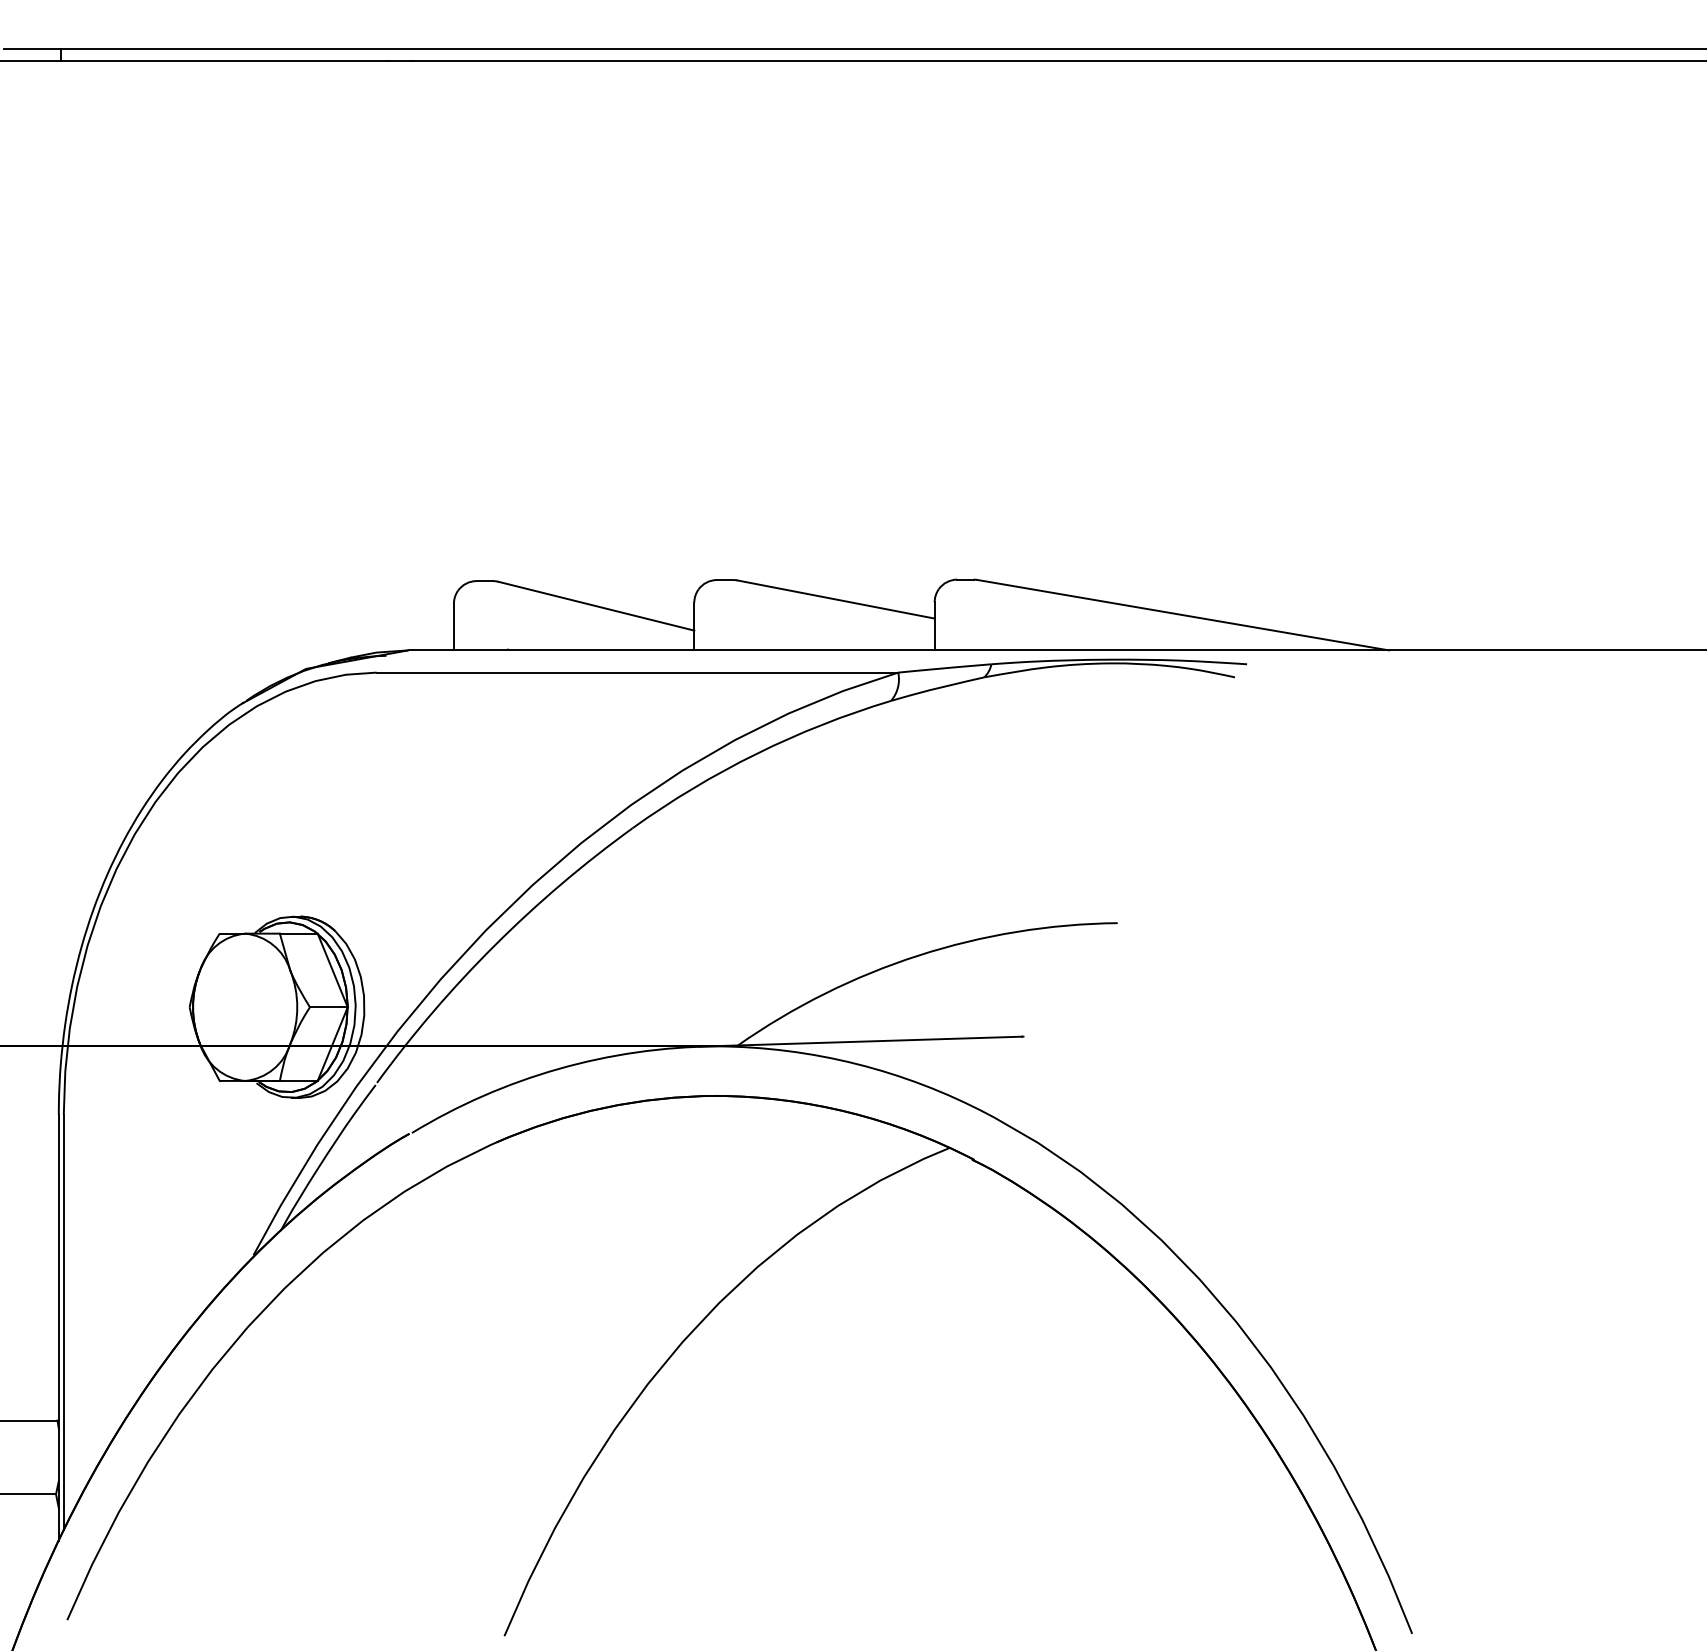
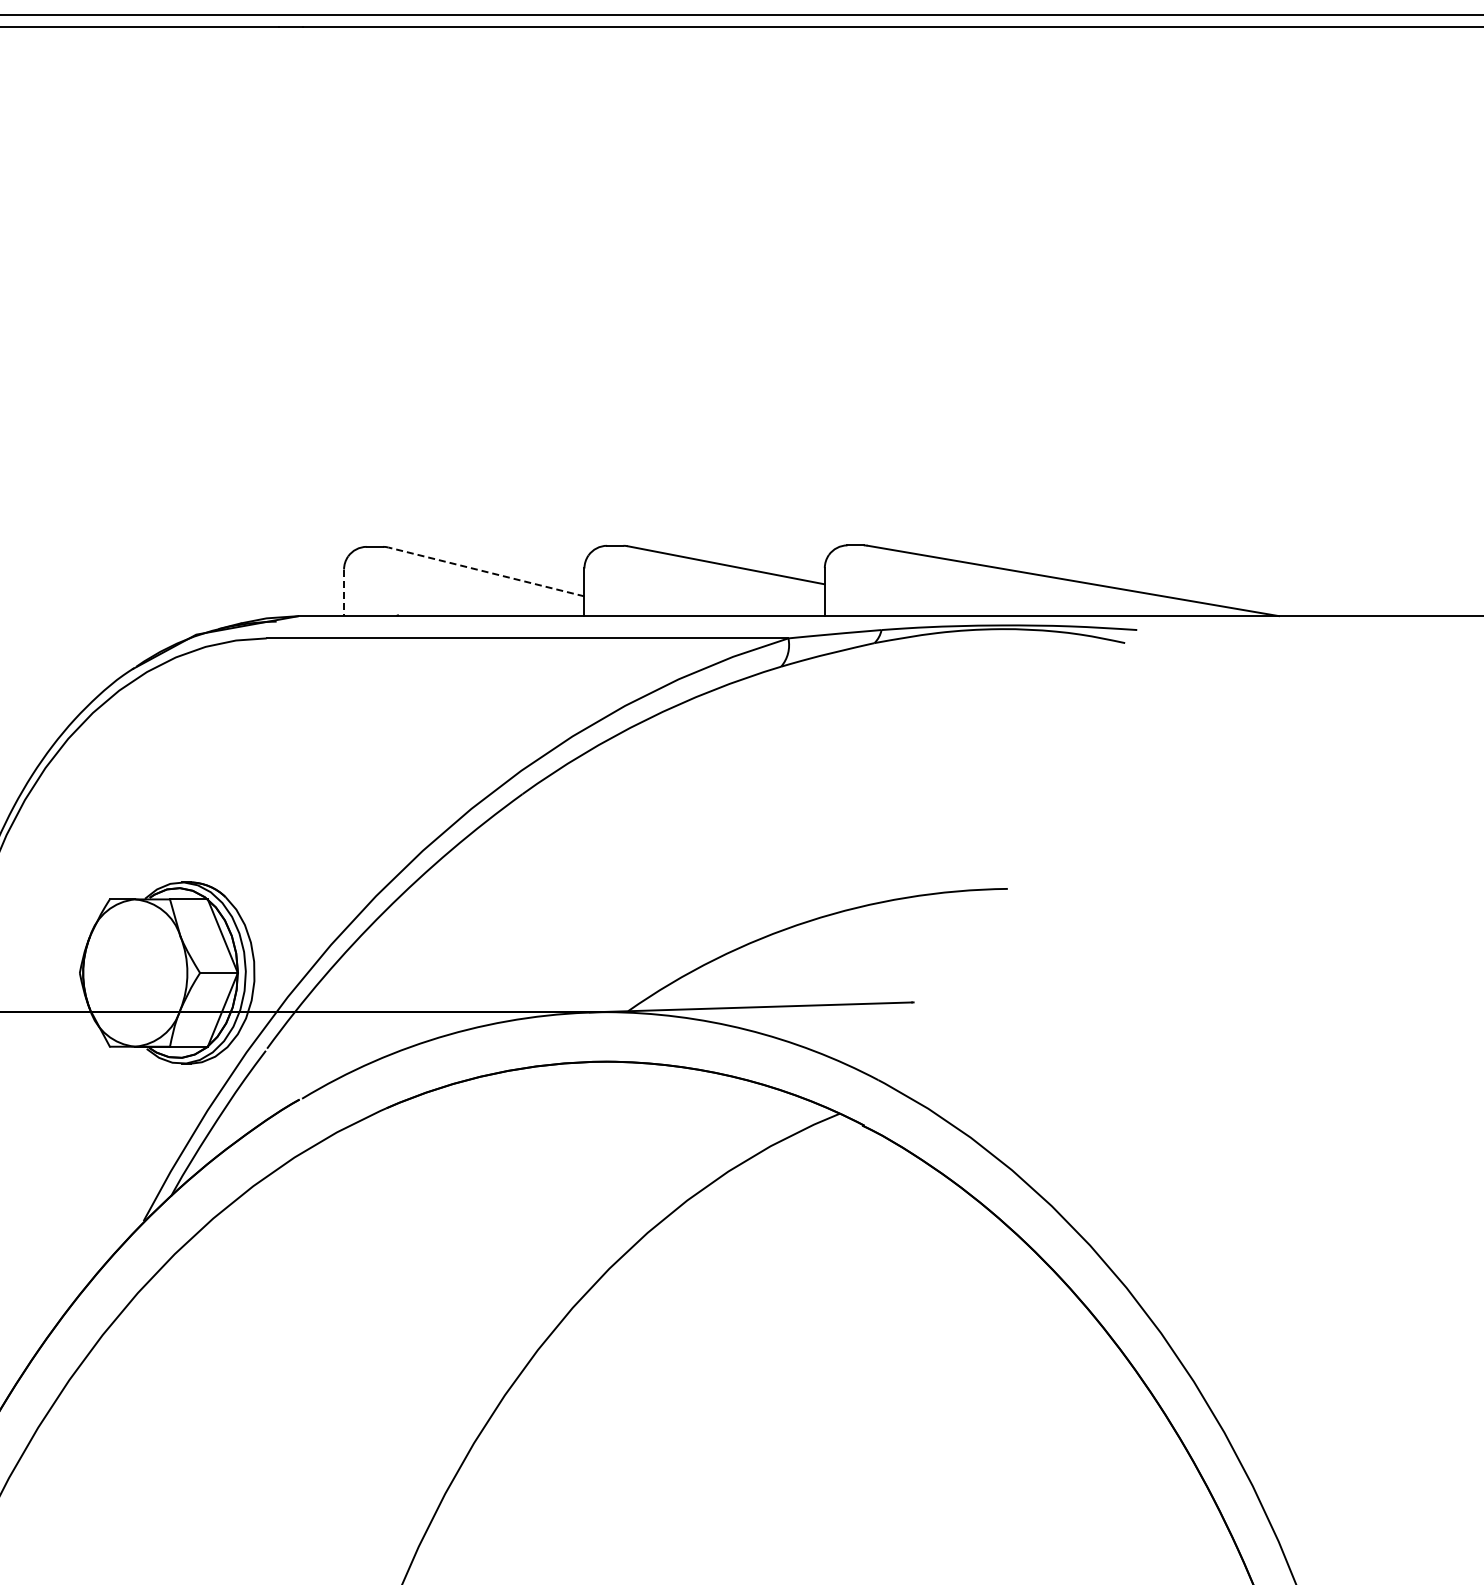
line: (596, 606) -> (486, 572), solid -> dashed
line: (453, 627) -> (343, 593), solid -> dashed

